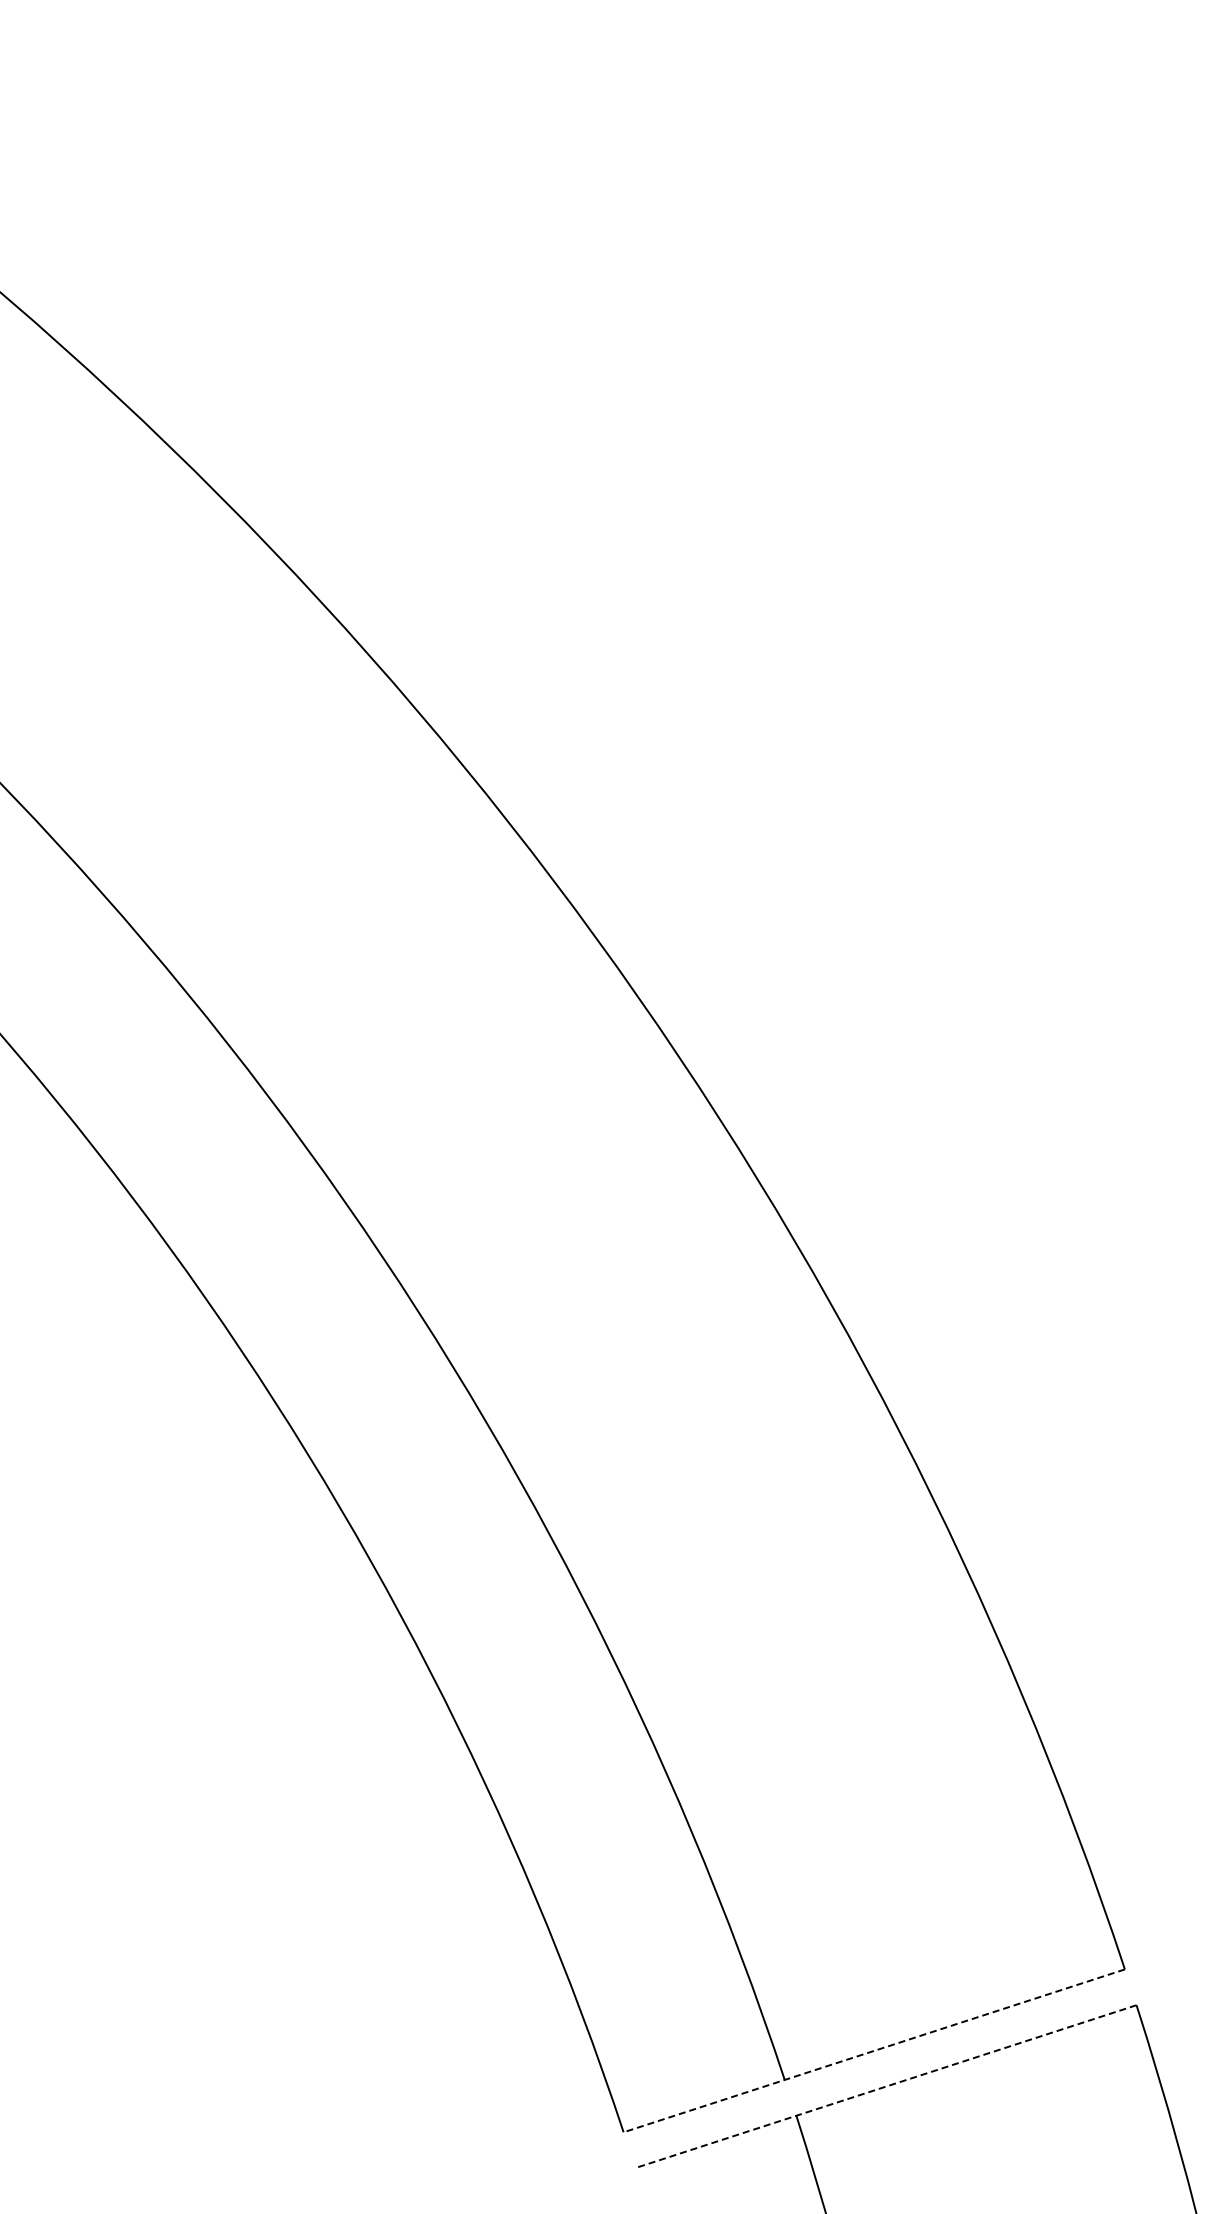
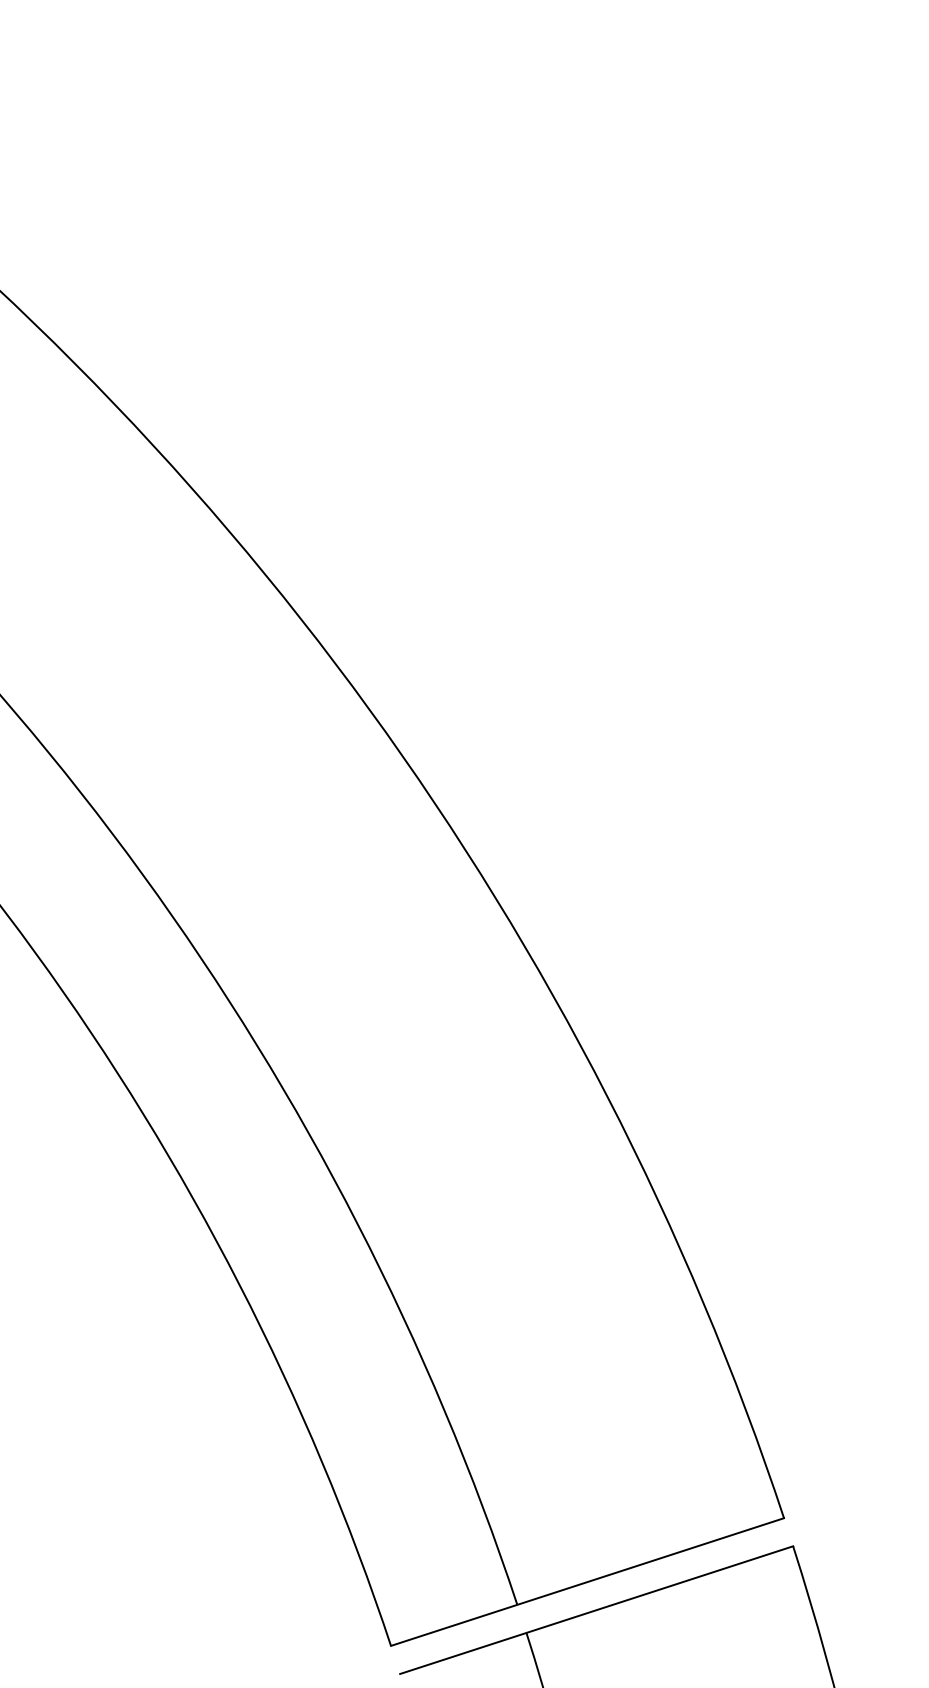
line: (874, 2050) -> (587, 1581), dashed -> solid
line: (885, 2086) -> (596, 1609), dashed -> solid

